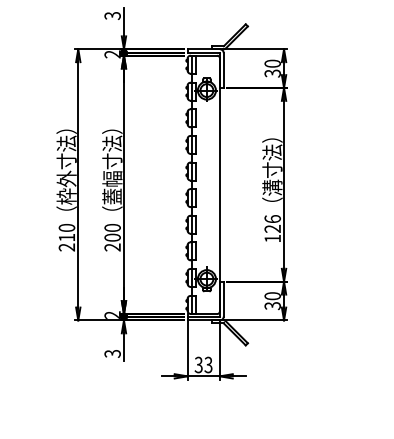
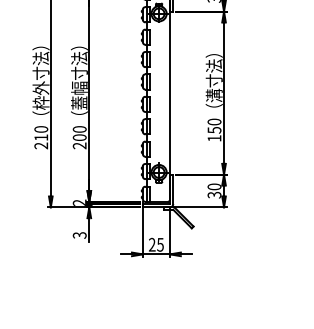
text: (272, 223) -> (214, 125), 126 -> 150
text: (203, 364) -> (156, 244), 33 -> 25

